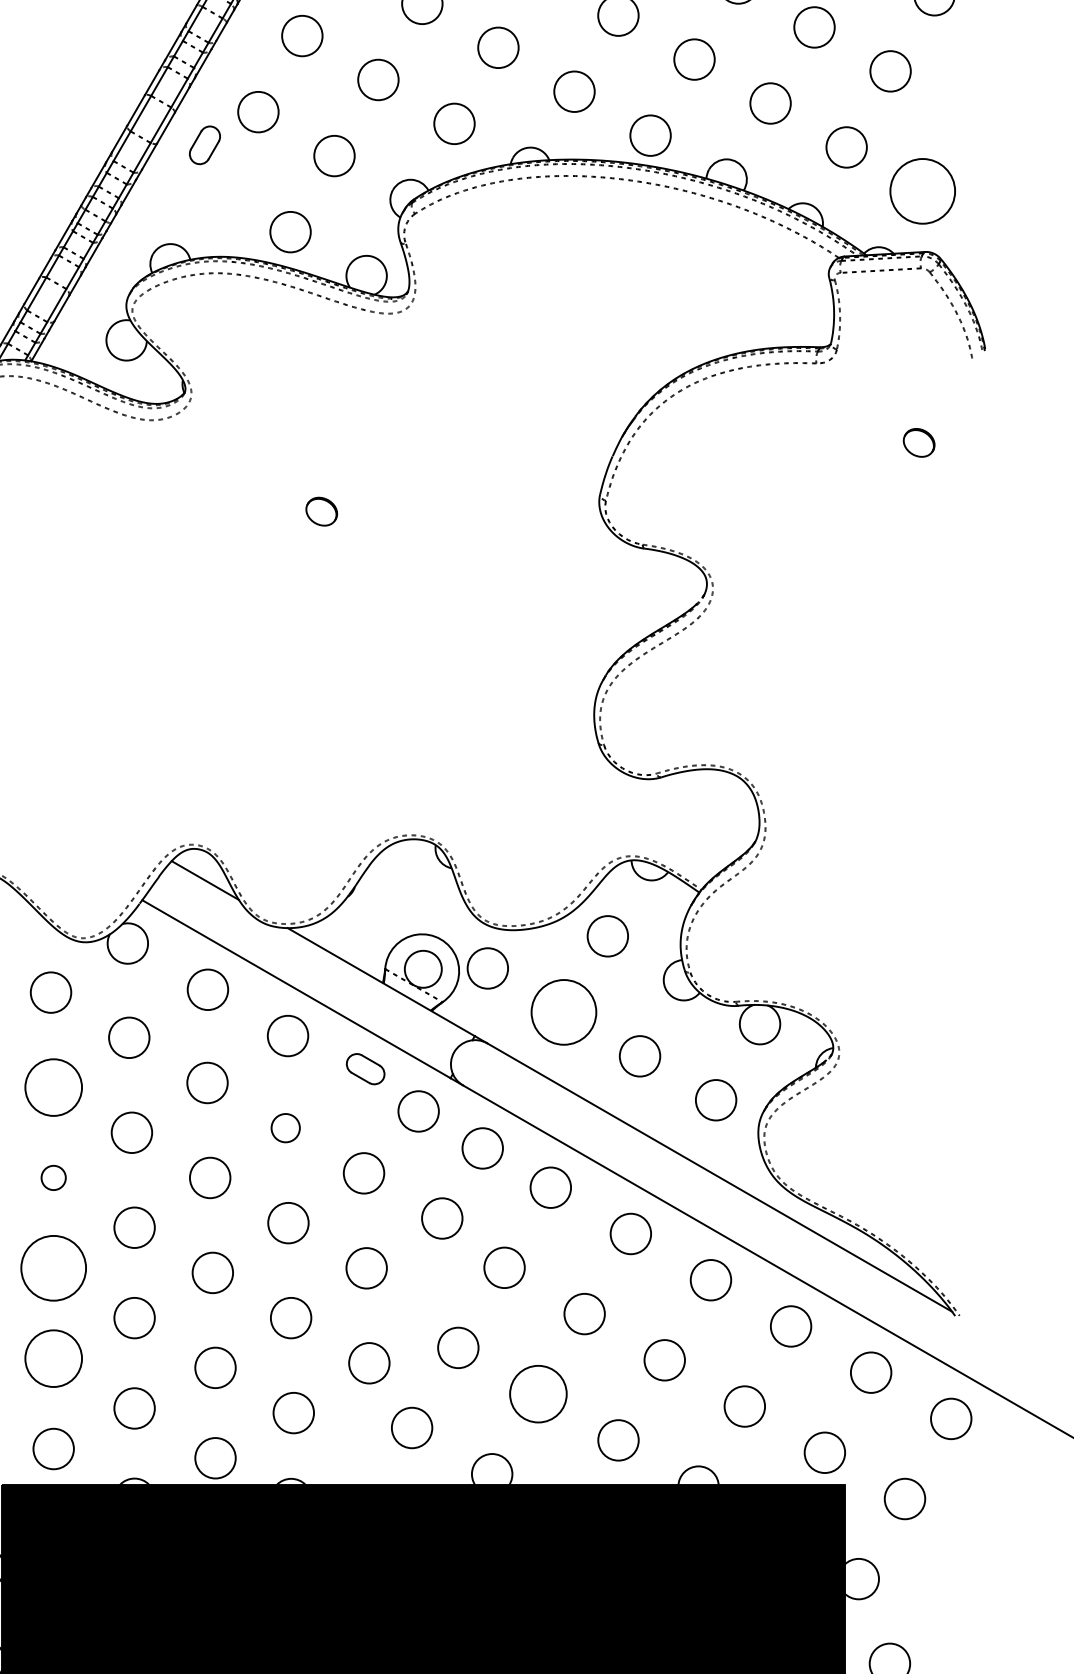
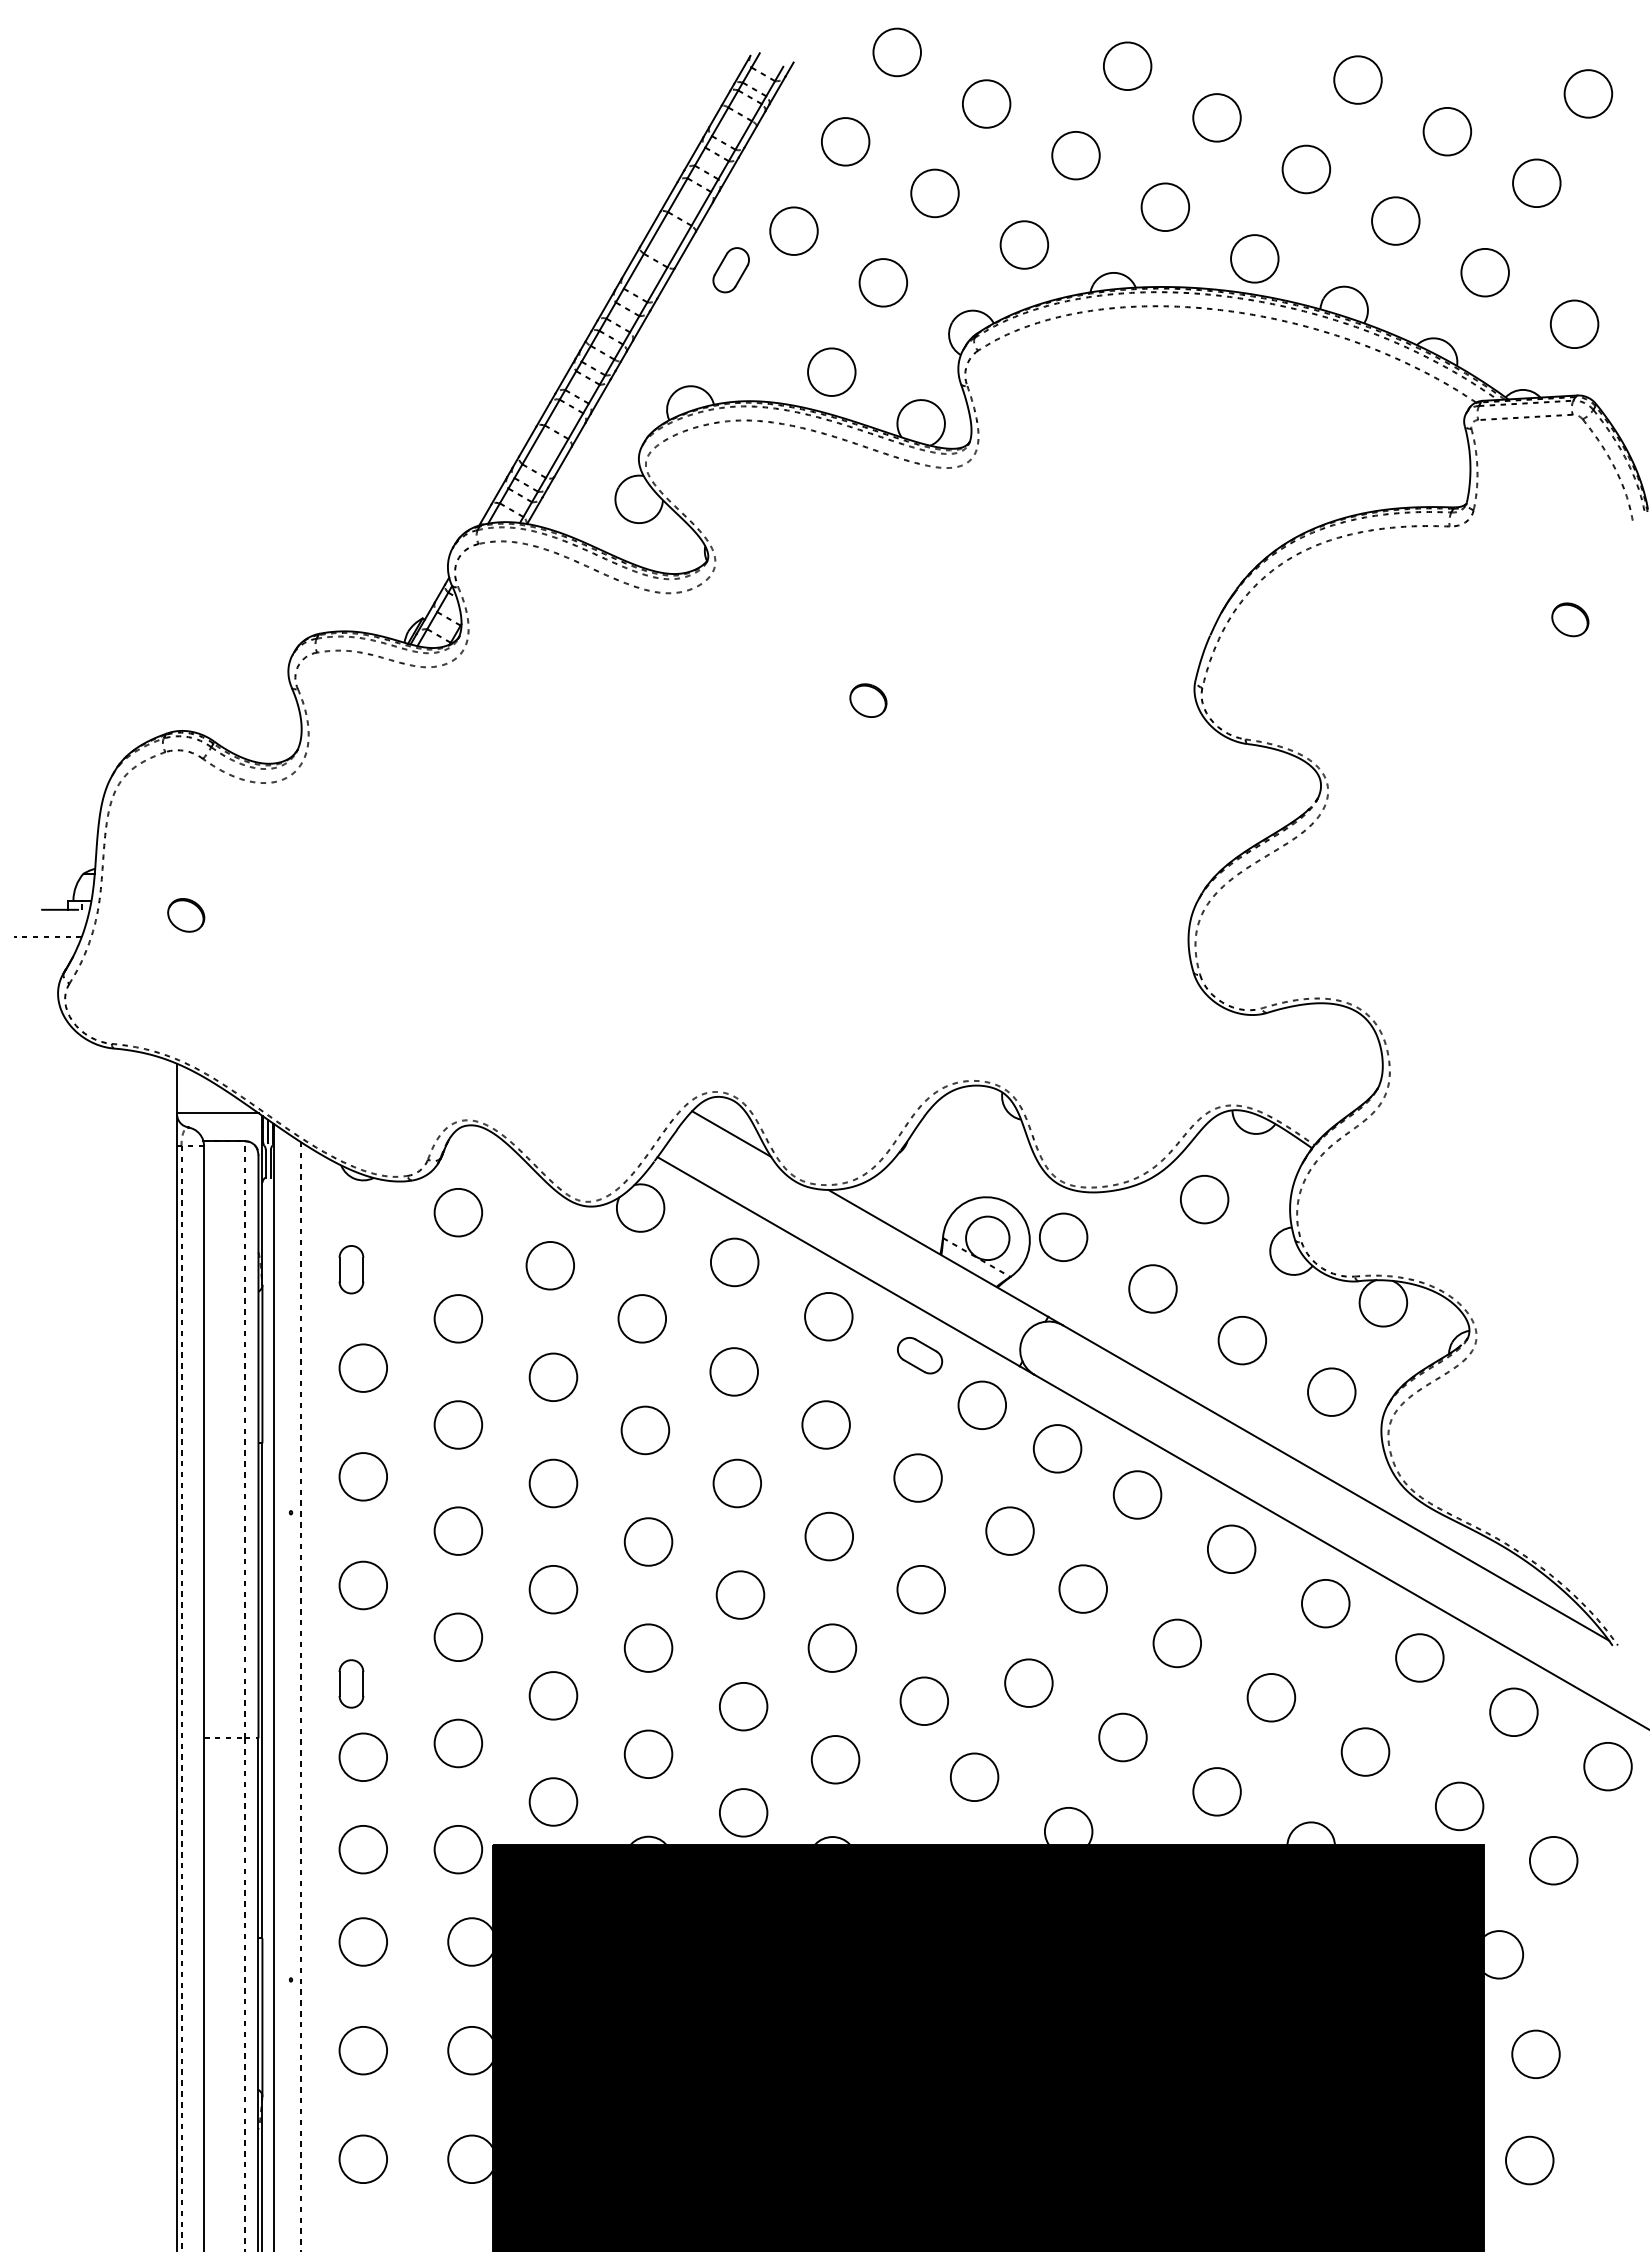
circle: (922, 191) -> (1574, 324), size x0.62
circle: (563, 1011) -> (1152, 1288), size x0.62
circle: (53, 1087) -> (553, 1377), size x0.71
circle: (285, 1127) -> (825, 1424), size x1.43
circle: (53, 1177) -> (553, 1483), size x1.67
circle: (53, 1268) -> (553, 1589), size x0.62
circle: (53, 1358) -> (553, 1695), size x0.71
circle: (537, 1394) -> (1122, 1737), size x0.71

